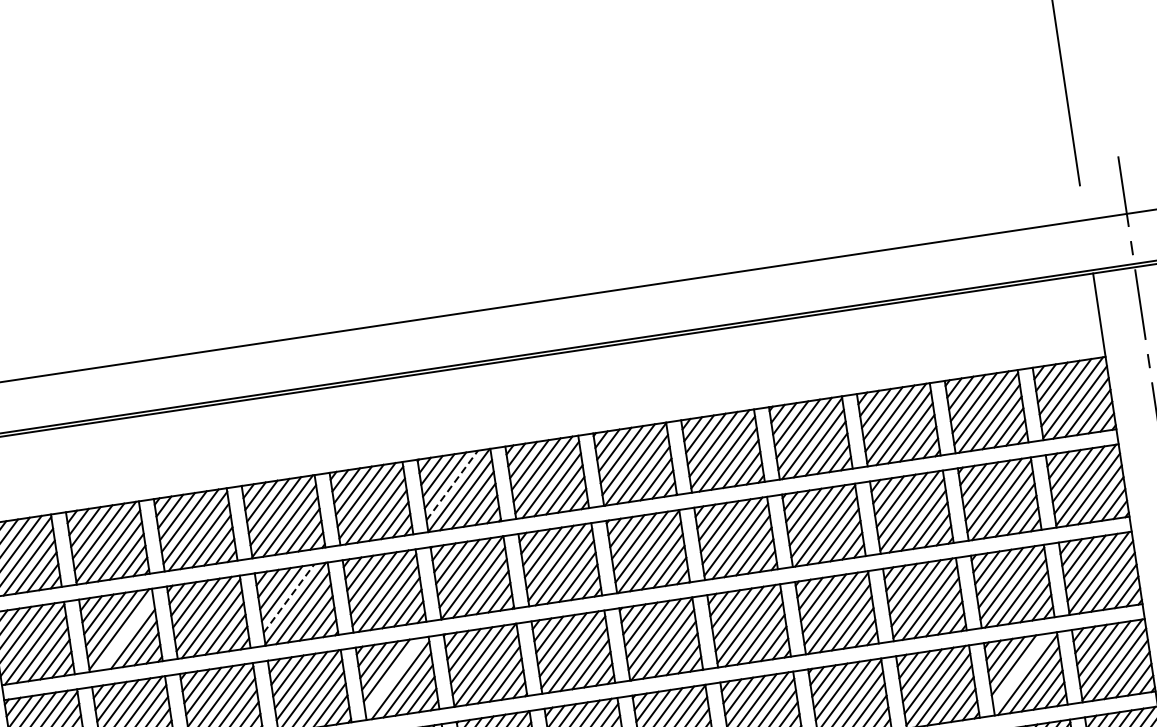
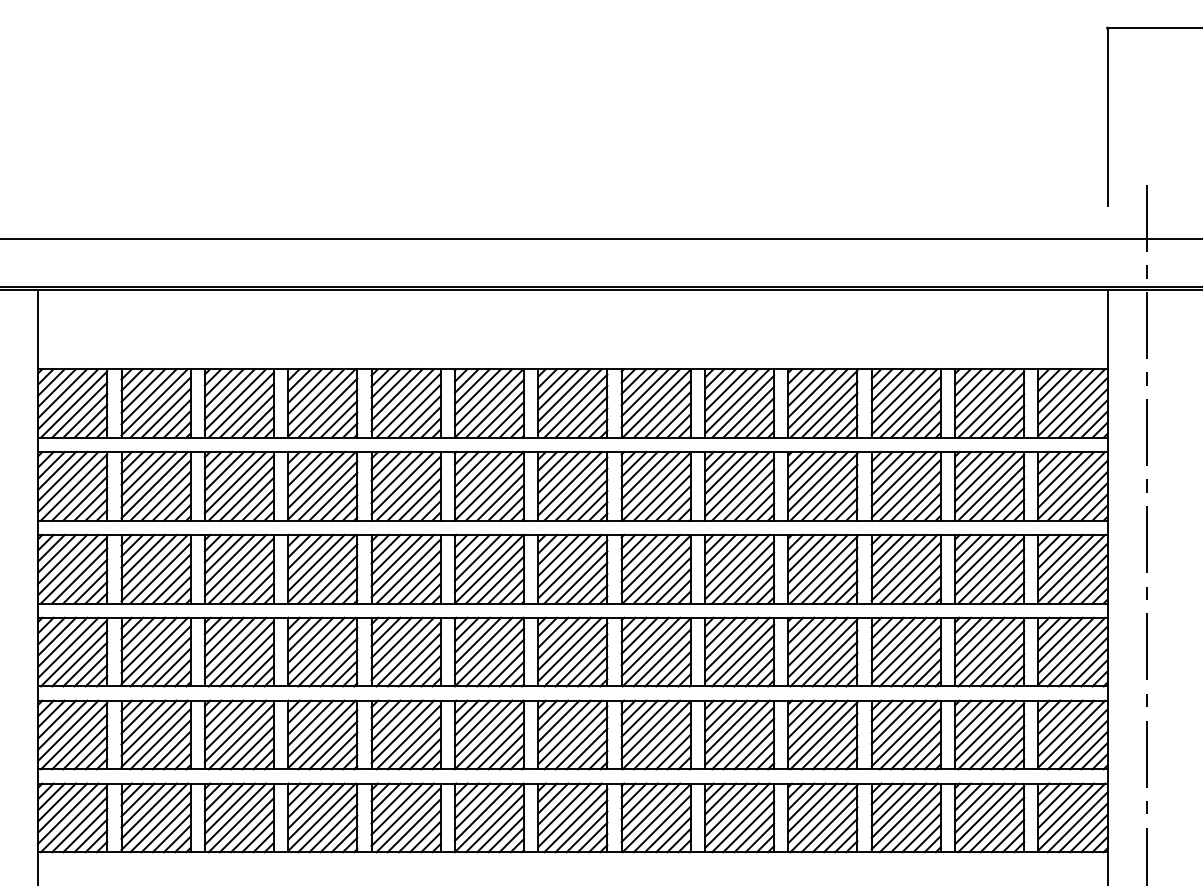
line: (452, 485) -> (483, 397), dashed -> solid
line: (289, 598) -> (316, 480), dashed -> solid
line: (126, 634) -> (160, 490), added
line: (1020, 669) -> (985, 647), added
line: (393, 675) -> (402, 565), added

